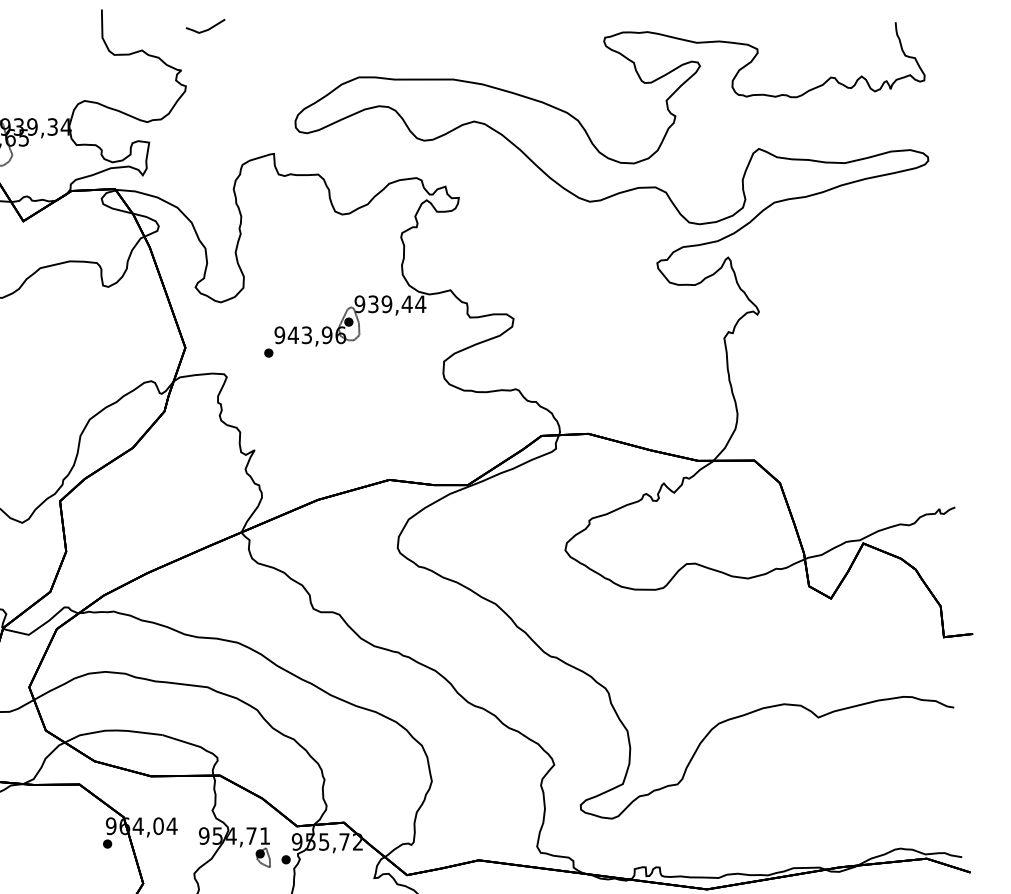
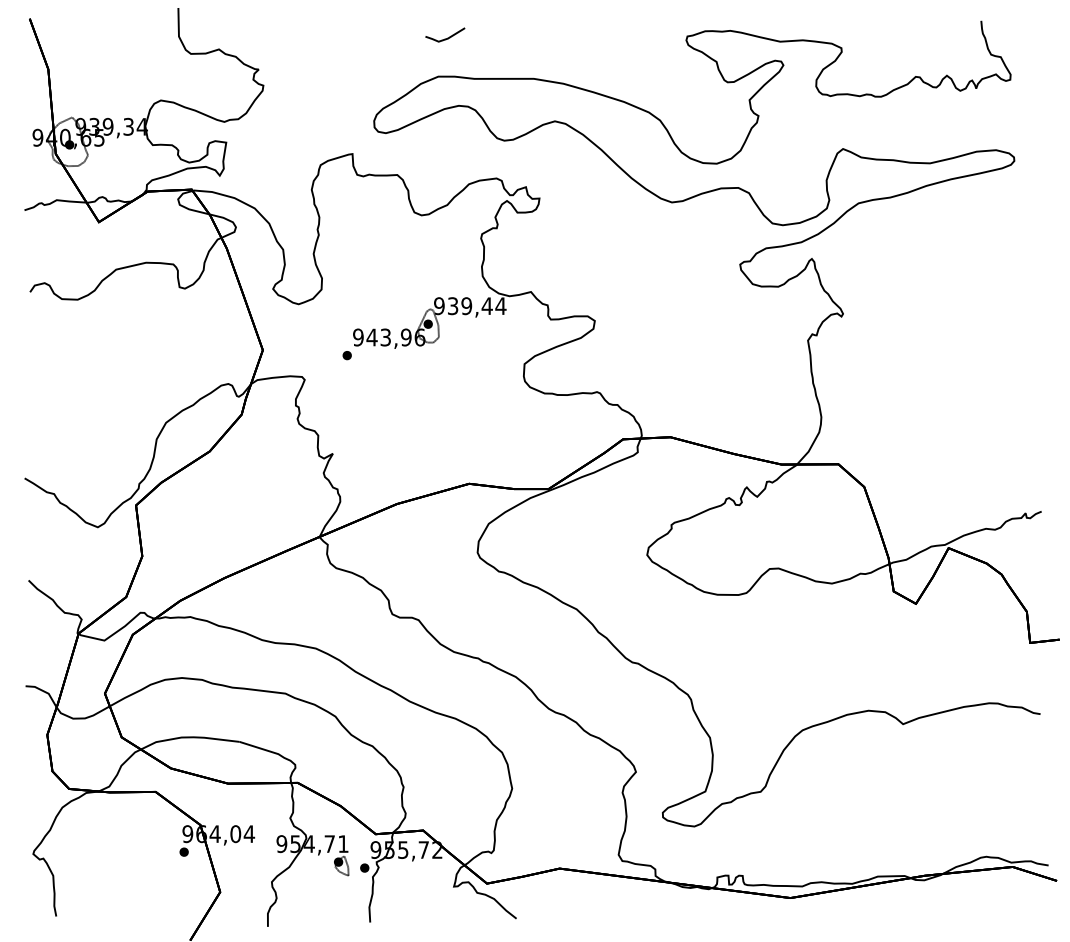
line: (207, 28) -> (447, 37), moved

